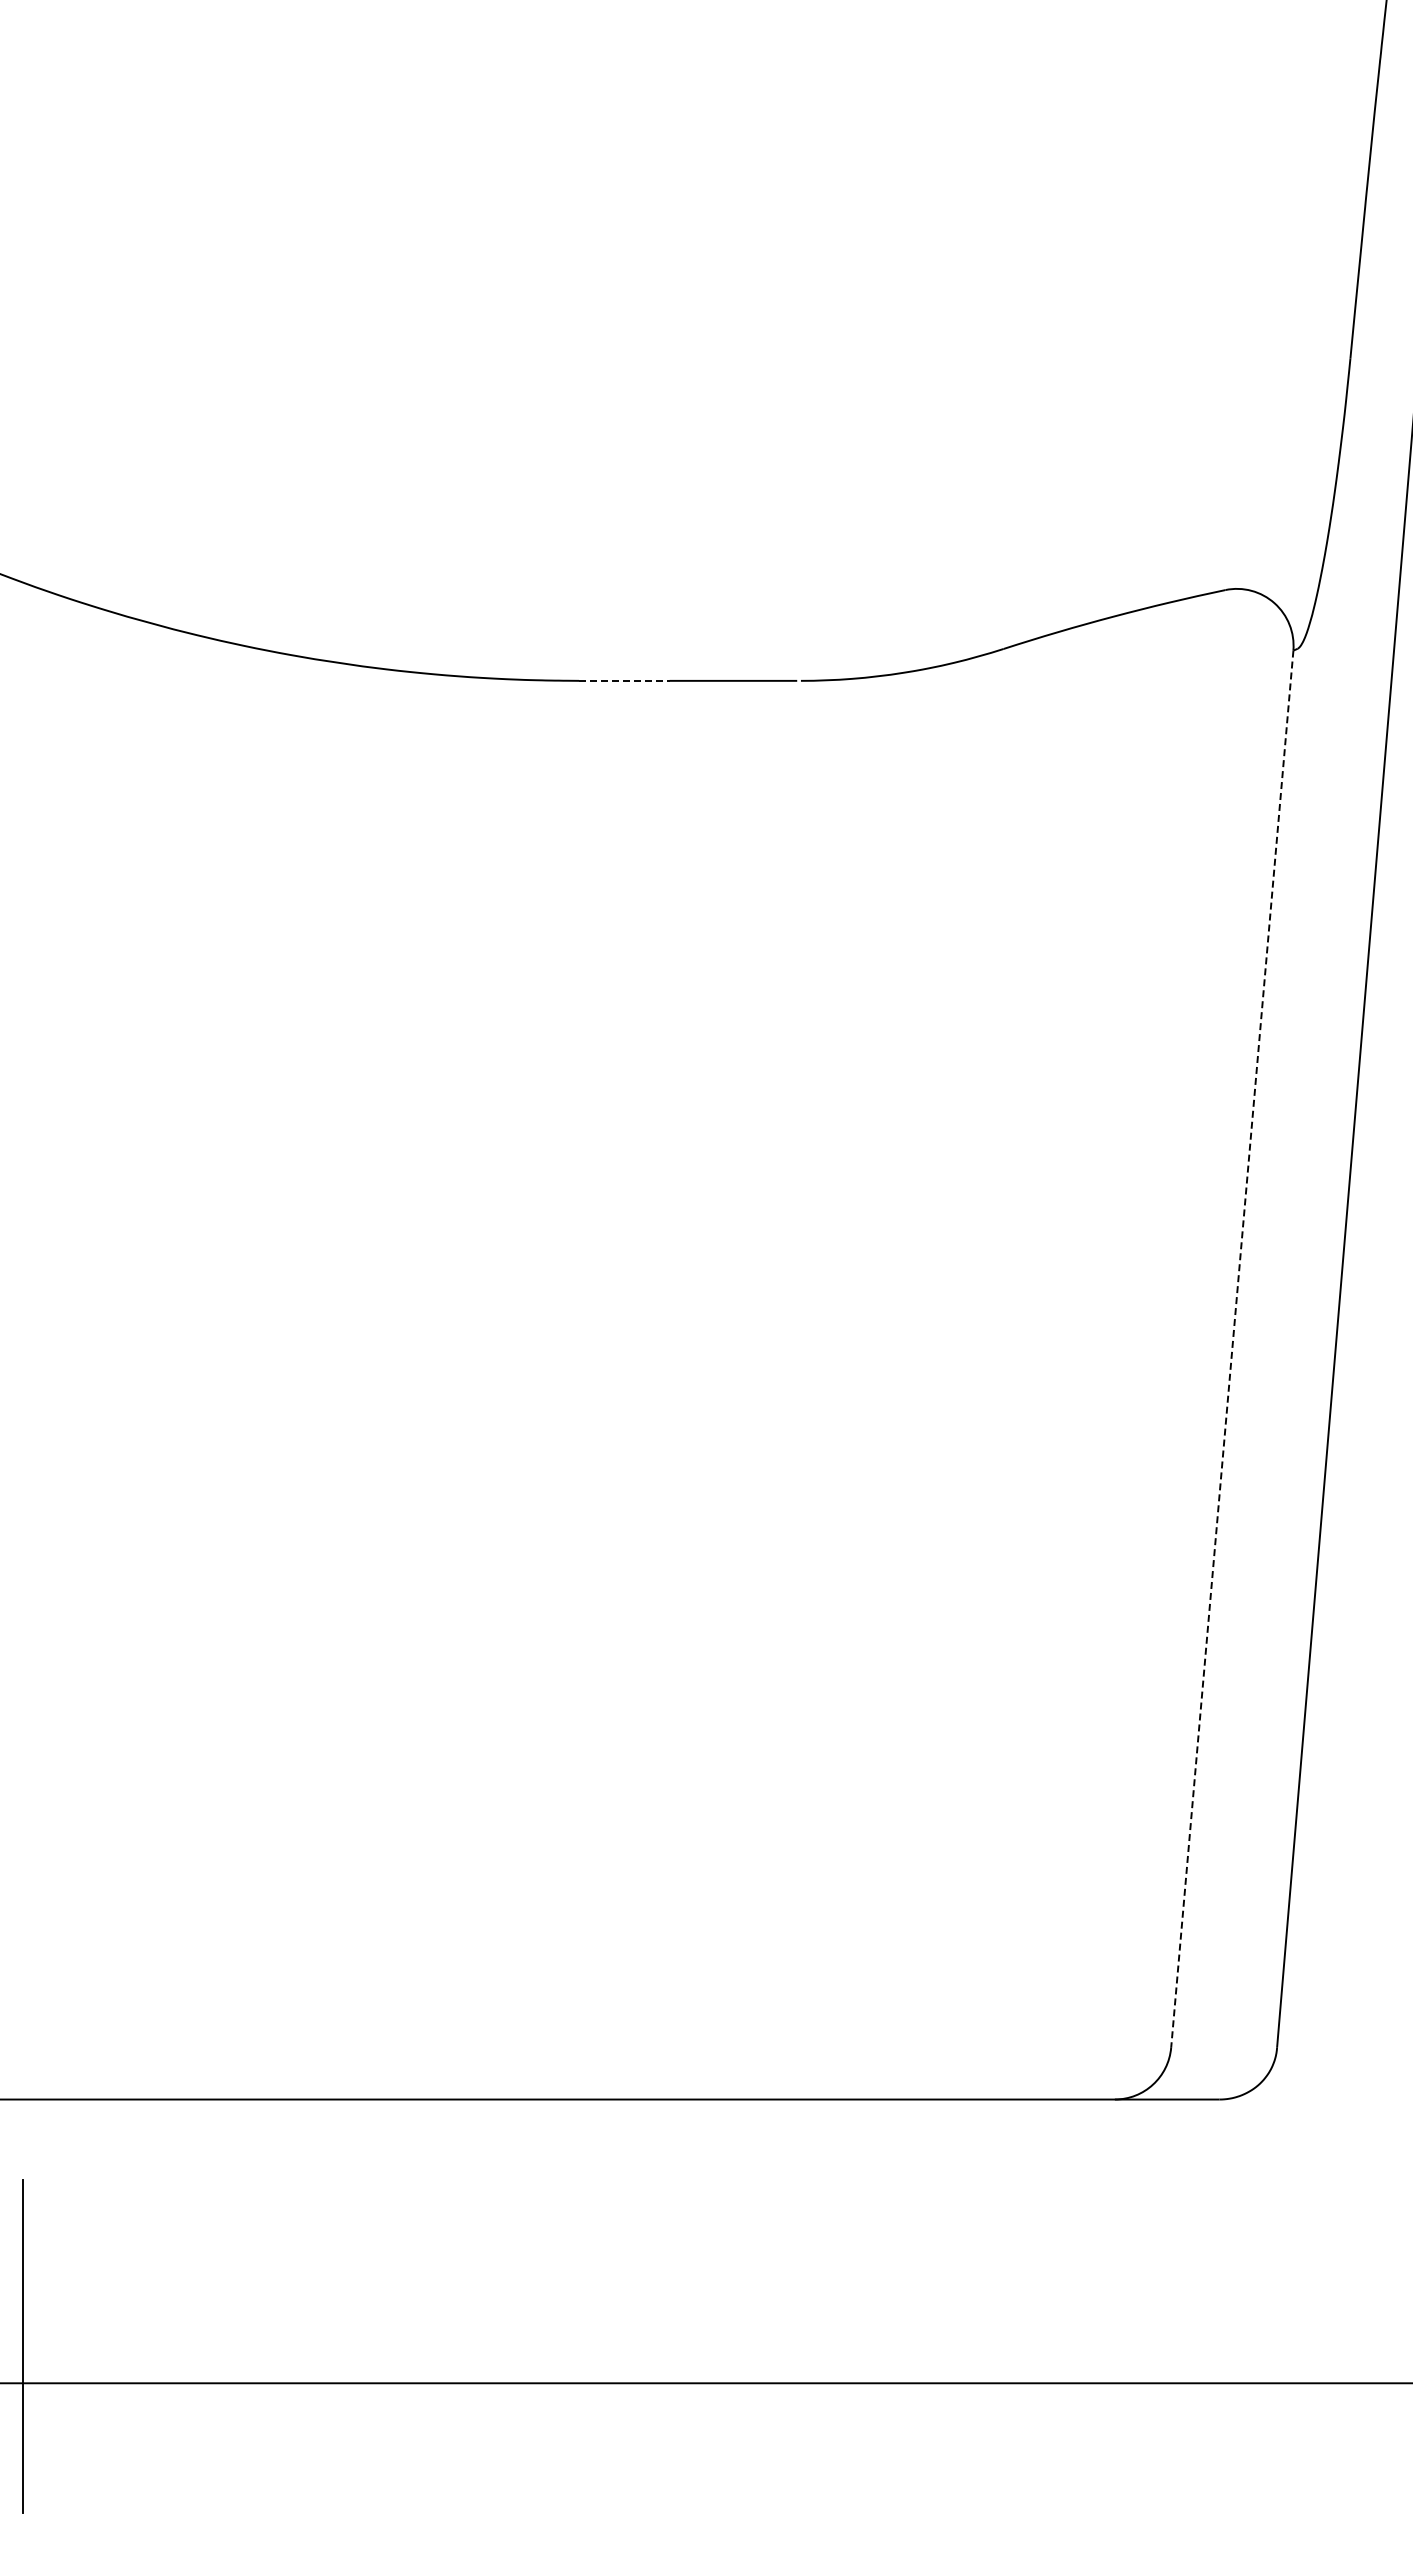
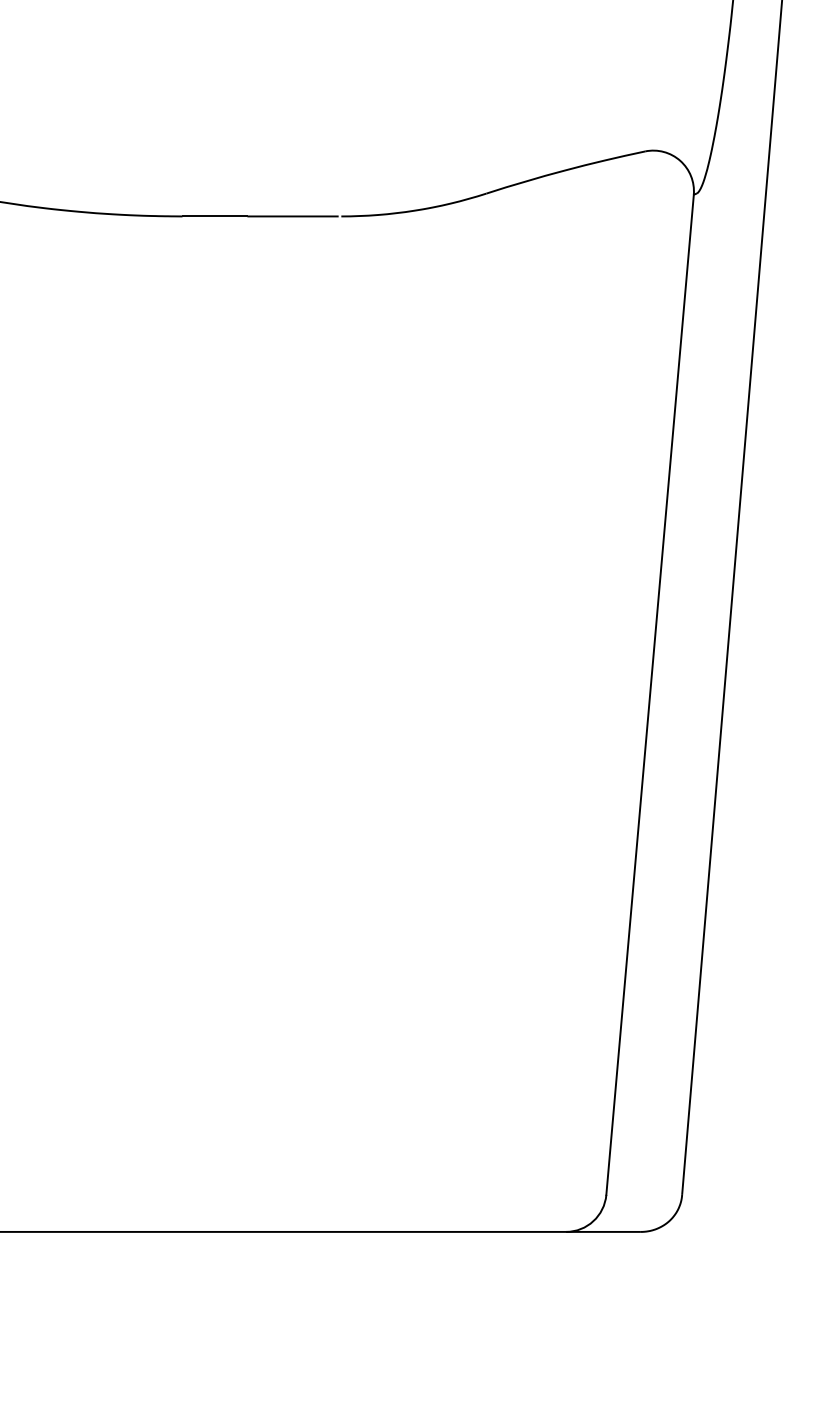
line: (624, 680) -> (215, 216), dashed -> solid
line: (1232, 1349) -> (650, 695), dashed -> solid

